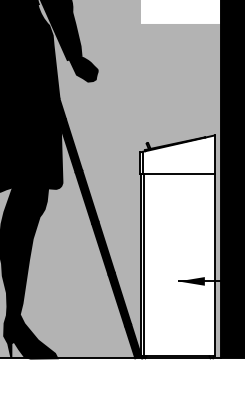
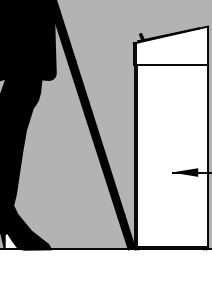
fill: (20, 349) -> (13, 240), removed

